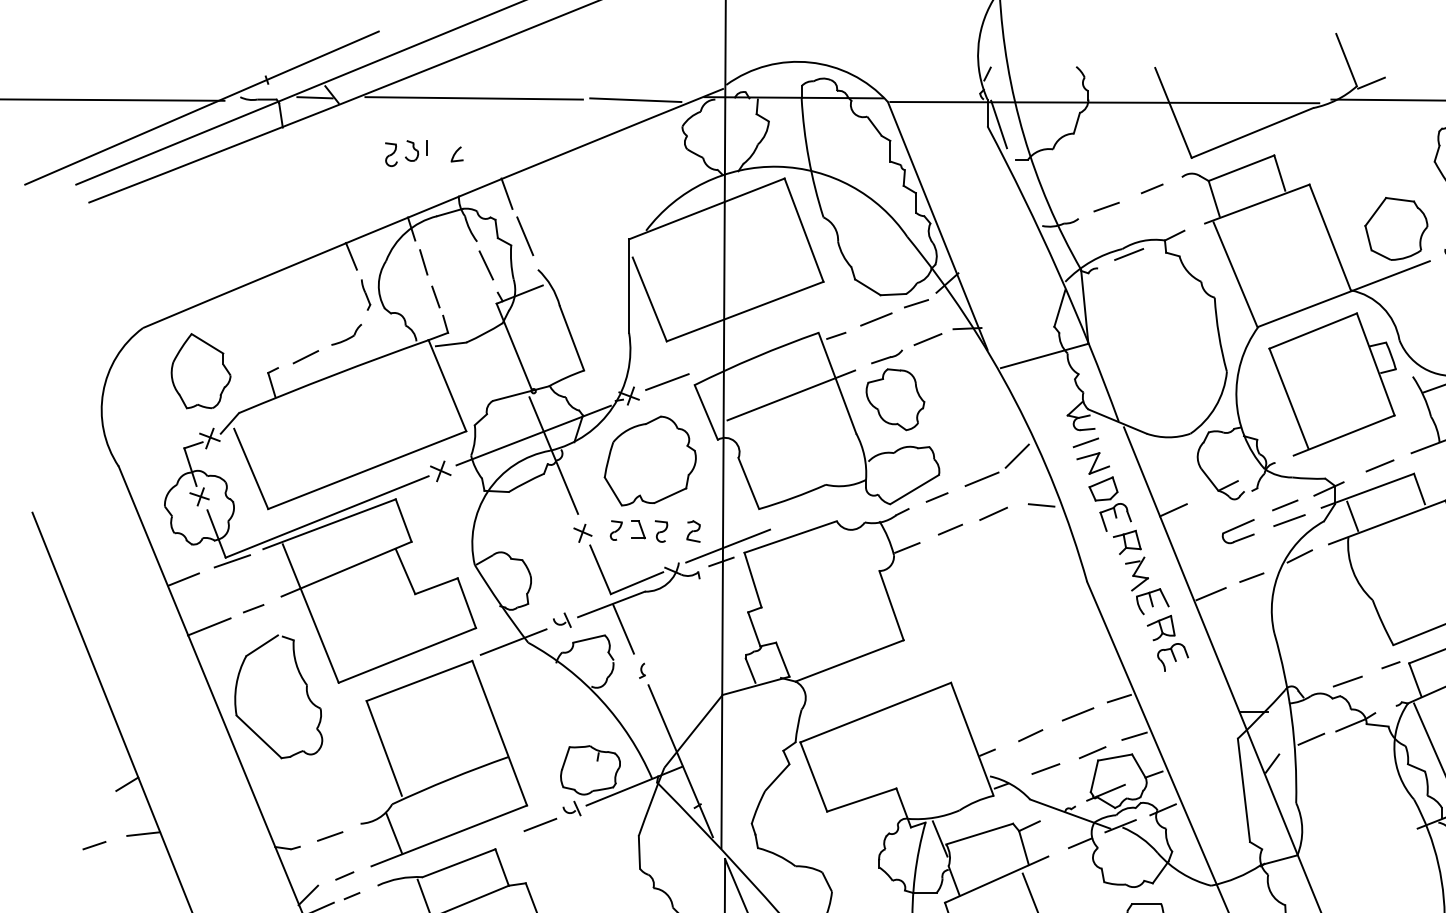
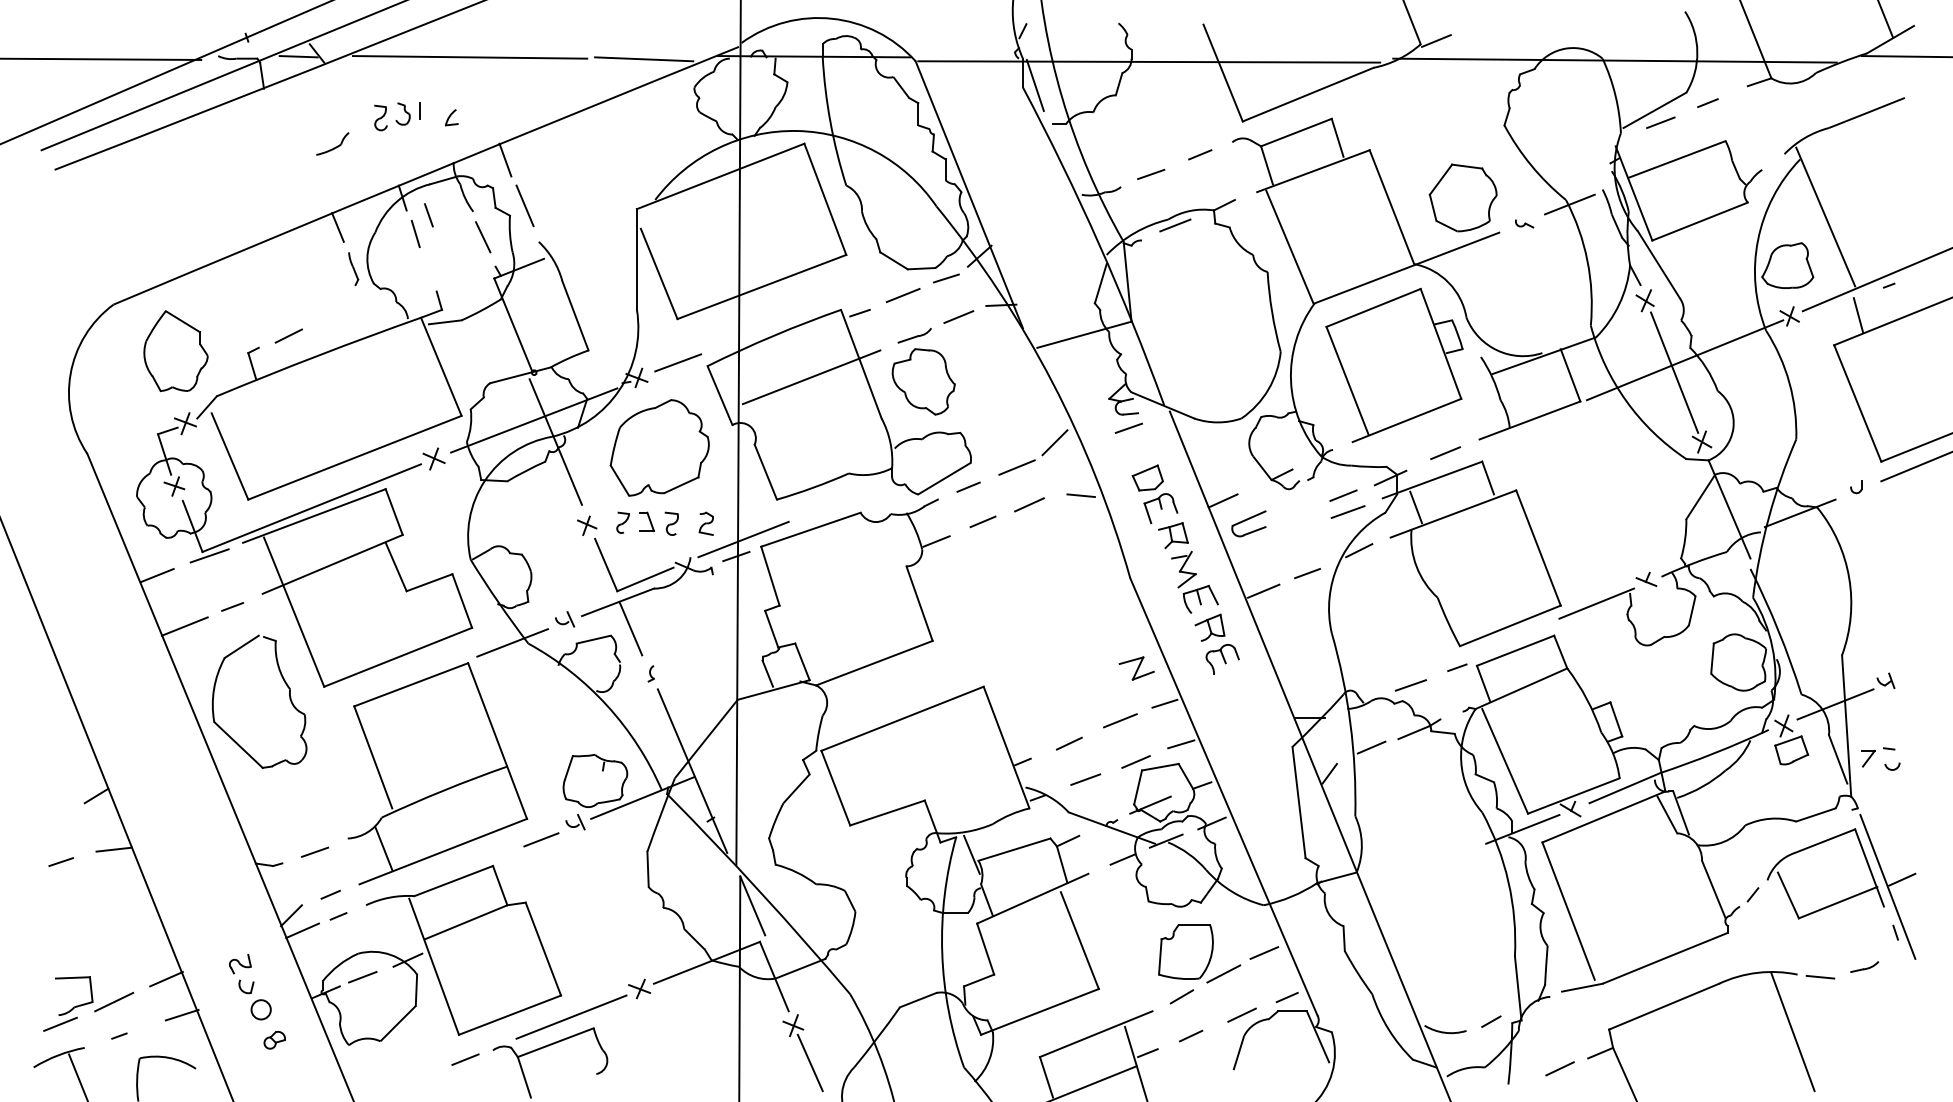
line: (435, 297) -> (428, 215), moved
part: (346, 334) -> (332, 143), moved
part: (1093, 463) -> (1136, 668), moved
part: (1237, 531) -> (1248, 523), moved

